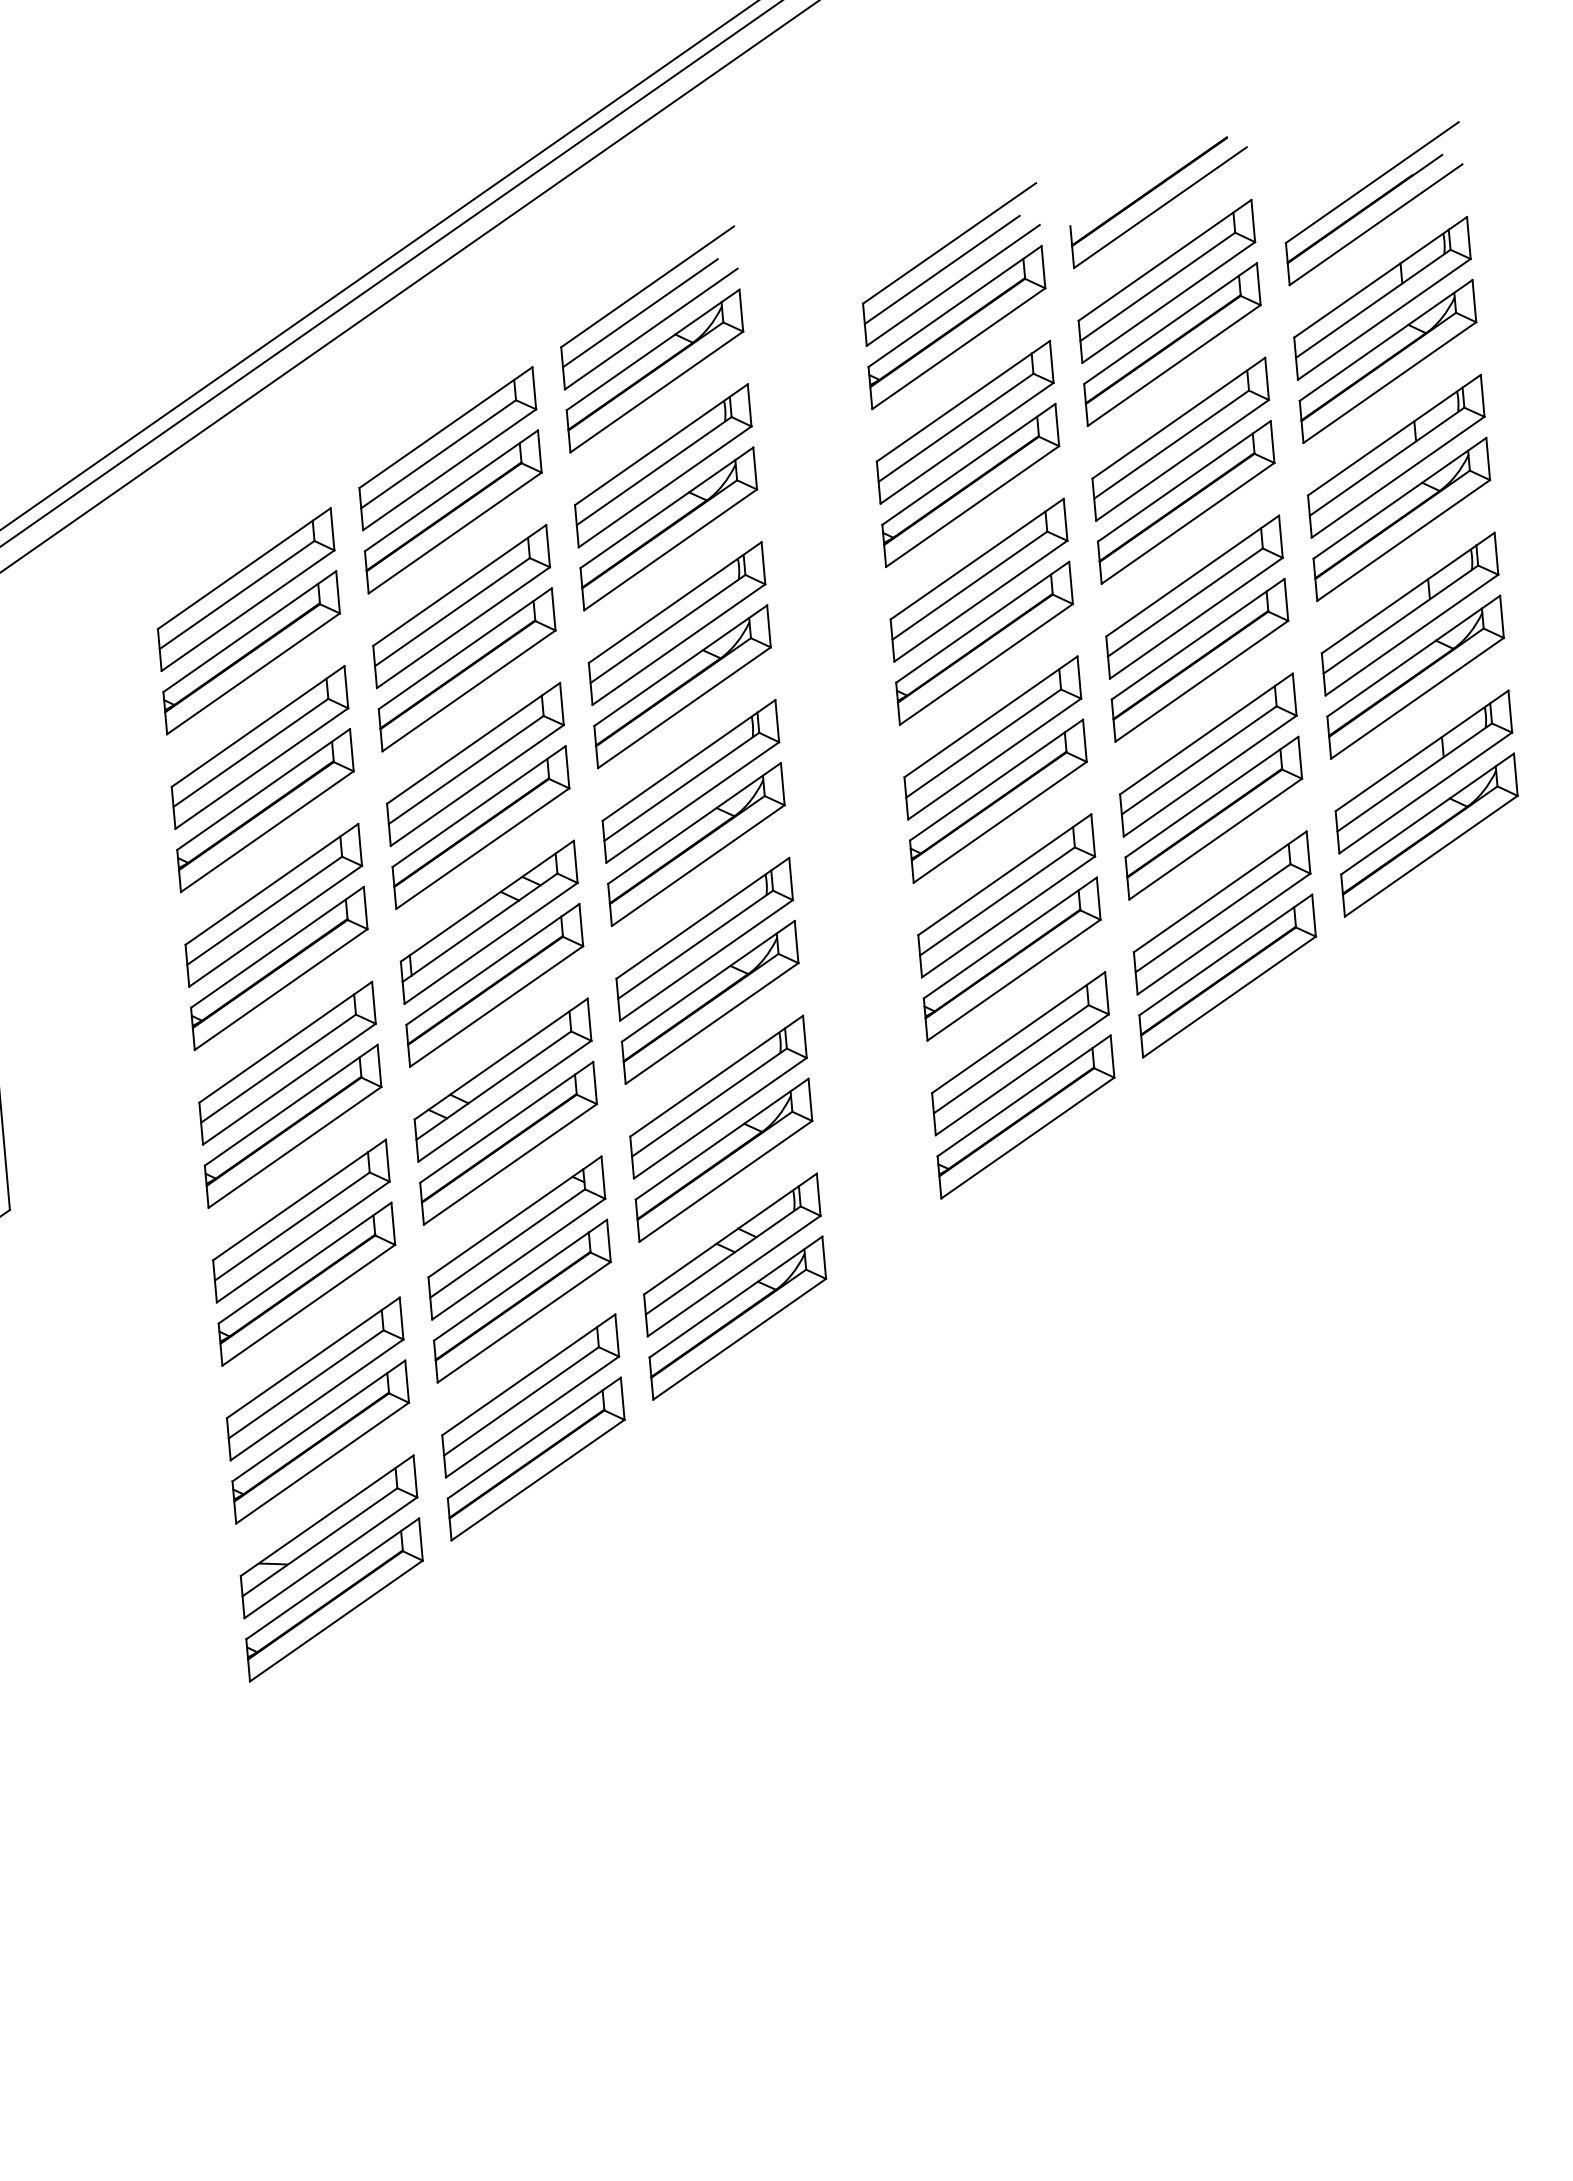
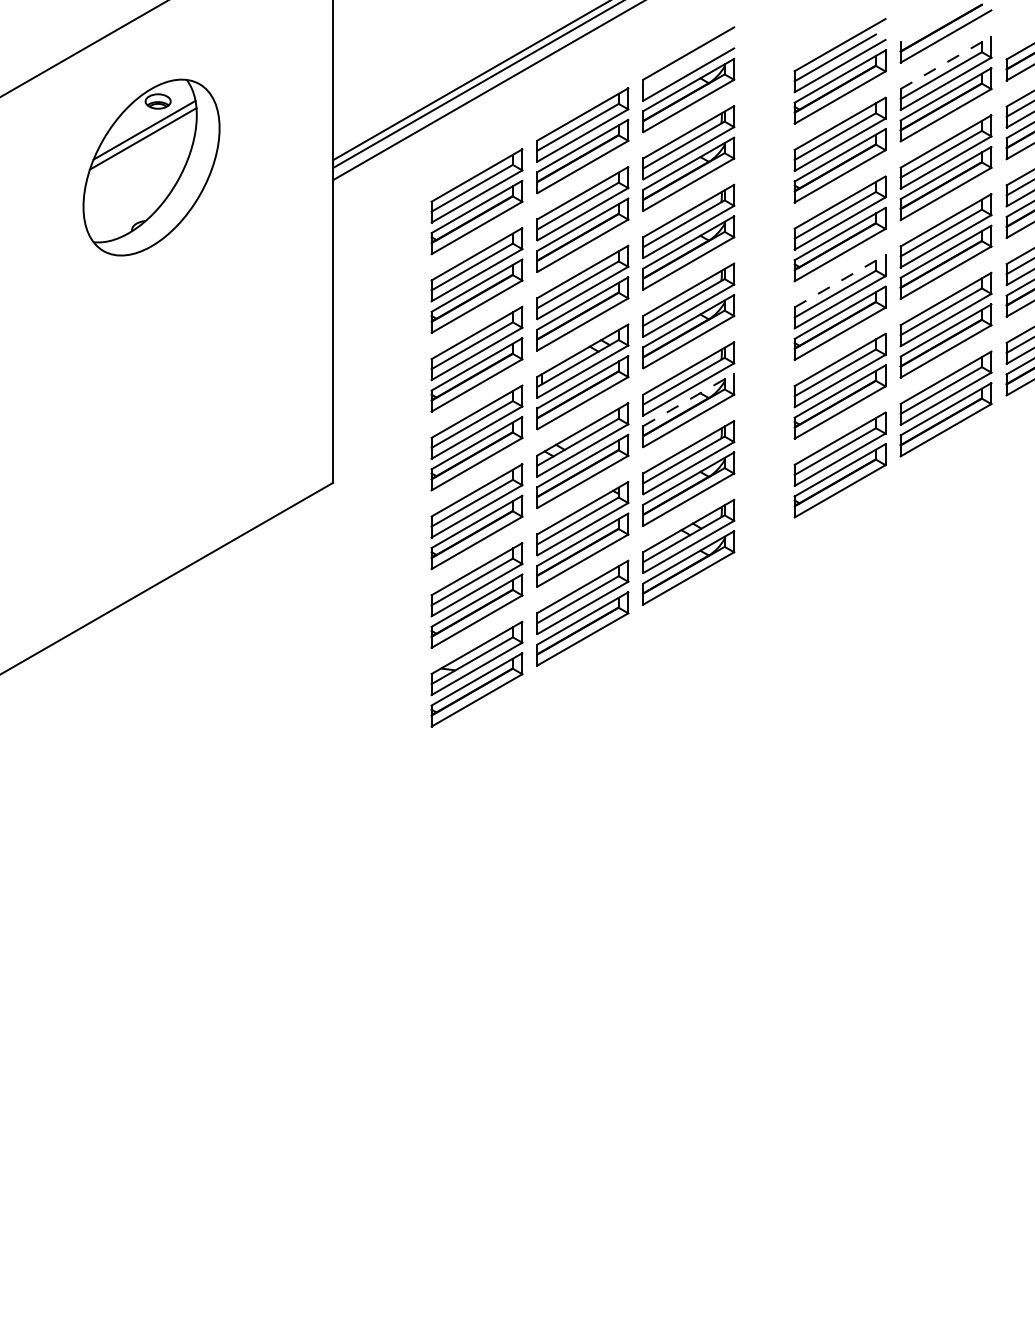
line: (1165, 259) -> (946, 62), solid -> dashed
line: (639, 311) -> (683, 65), removed
line: (991, 717) -> (840, 281), solid -> dashed
line: (709, 980) -> (689, 399), solid -> dashed

